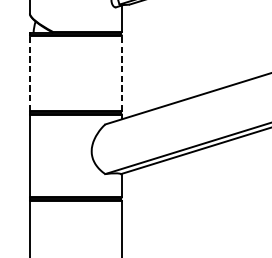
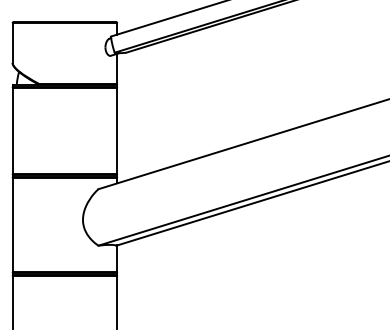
line: (29, 72) -> (12, 130), dashed -> solid
line: (122, 72) -> (117, 130), dashed -> solid

